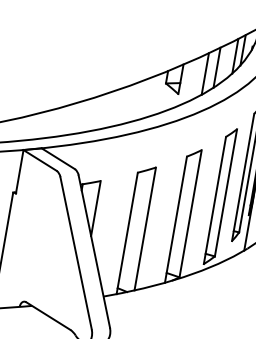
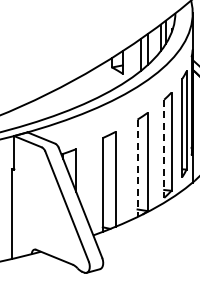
line: (215, 201) -> (164, 149), solid -> dashed
line: (175, 219) -> (137, 168), solid -> dashed

